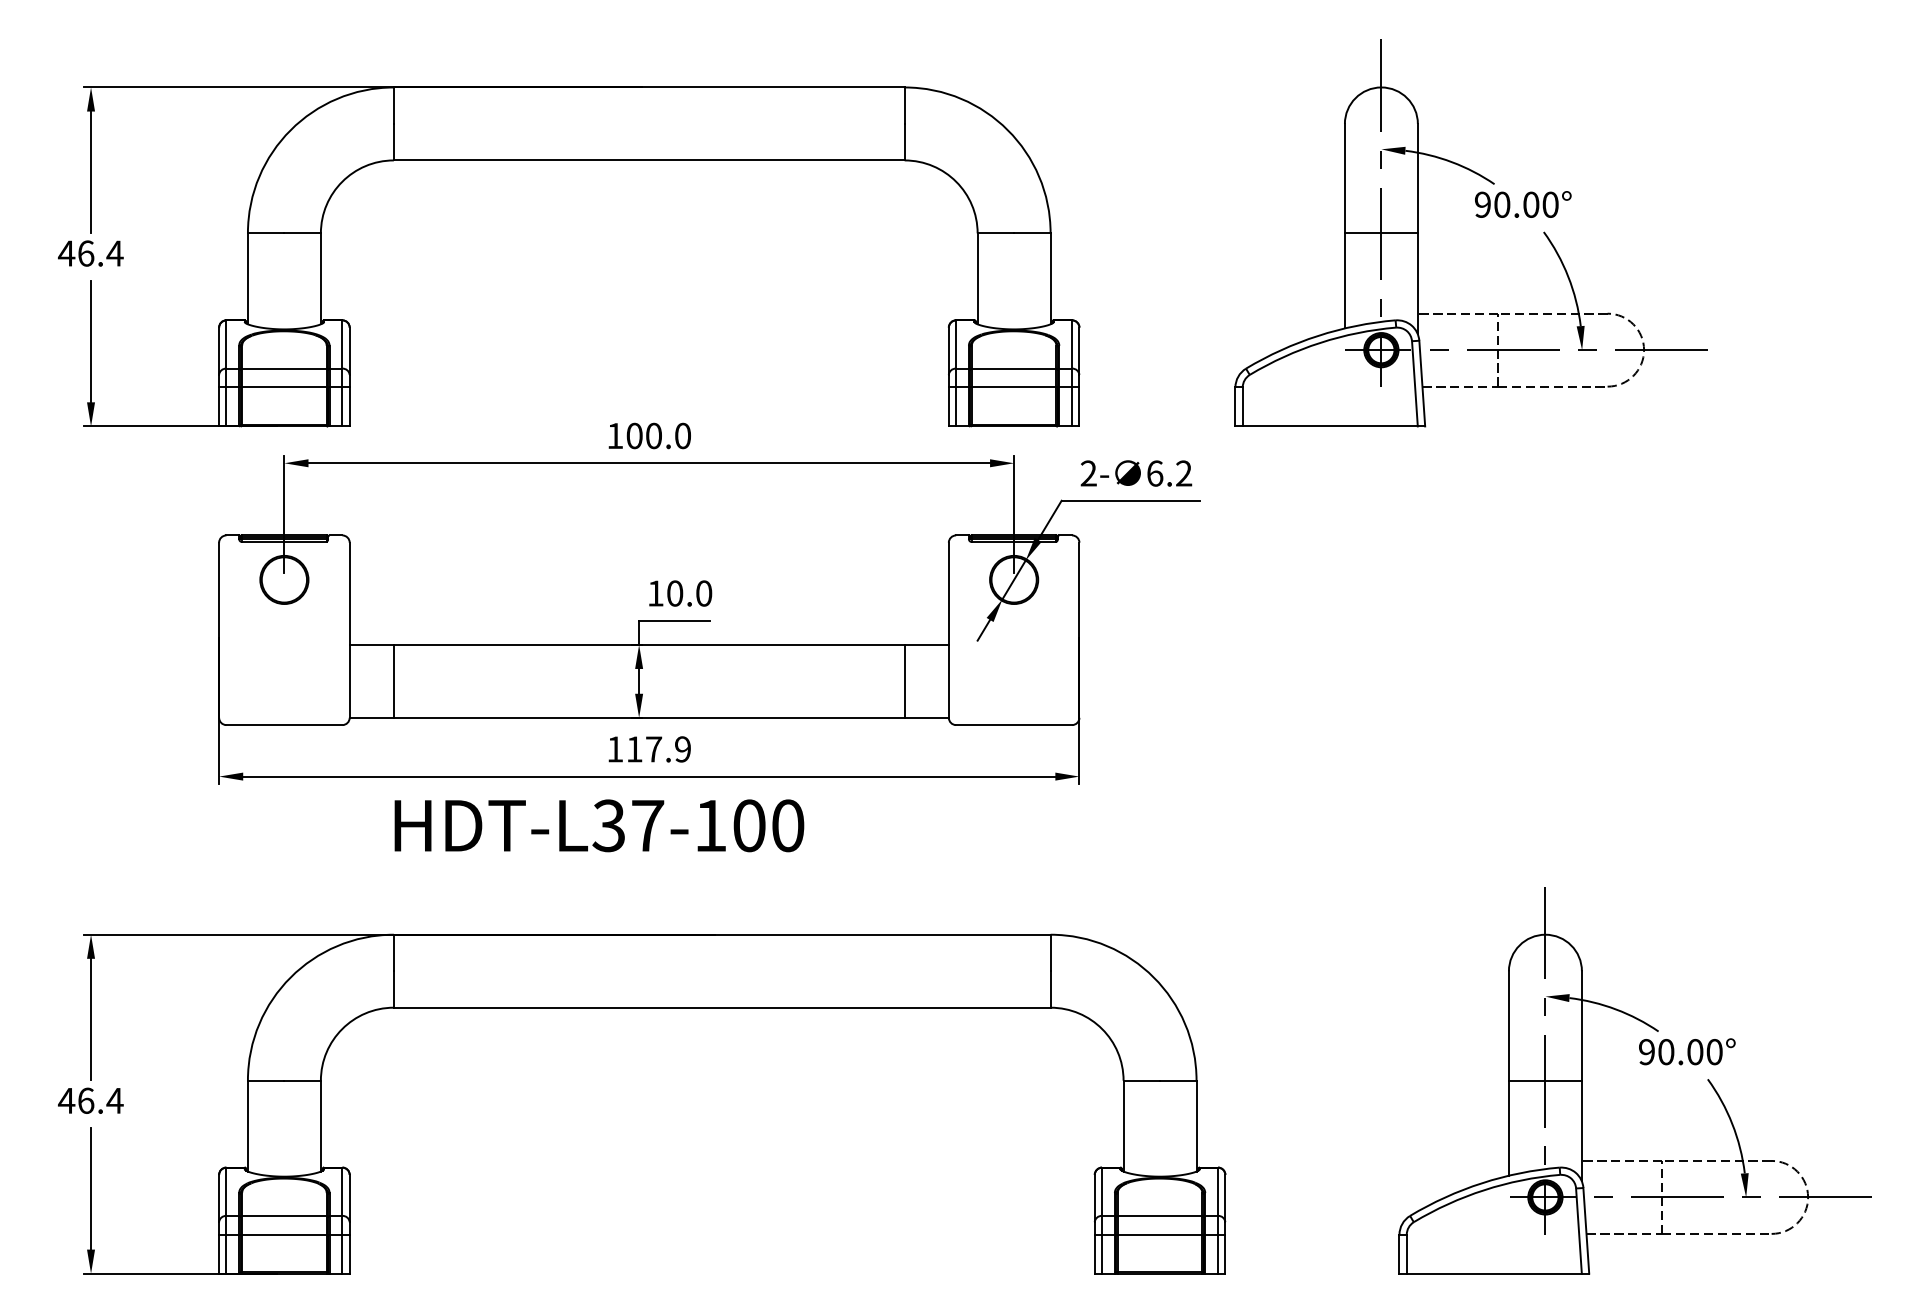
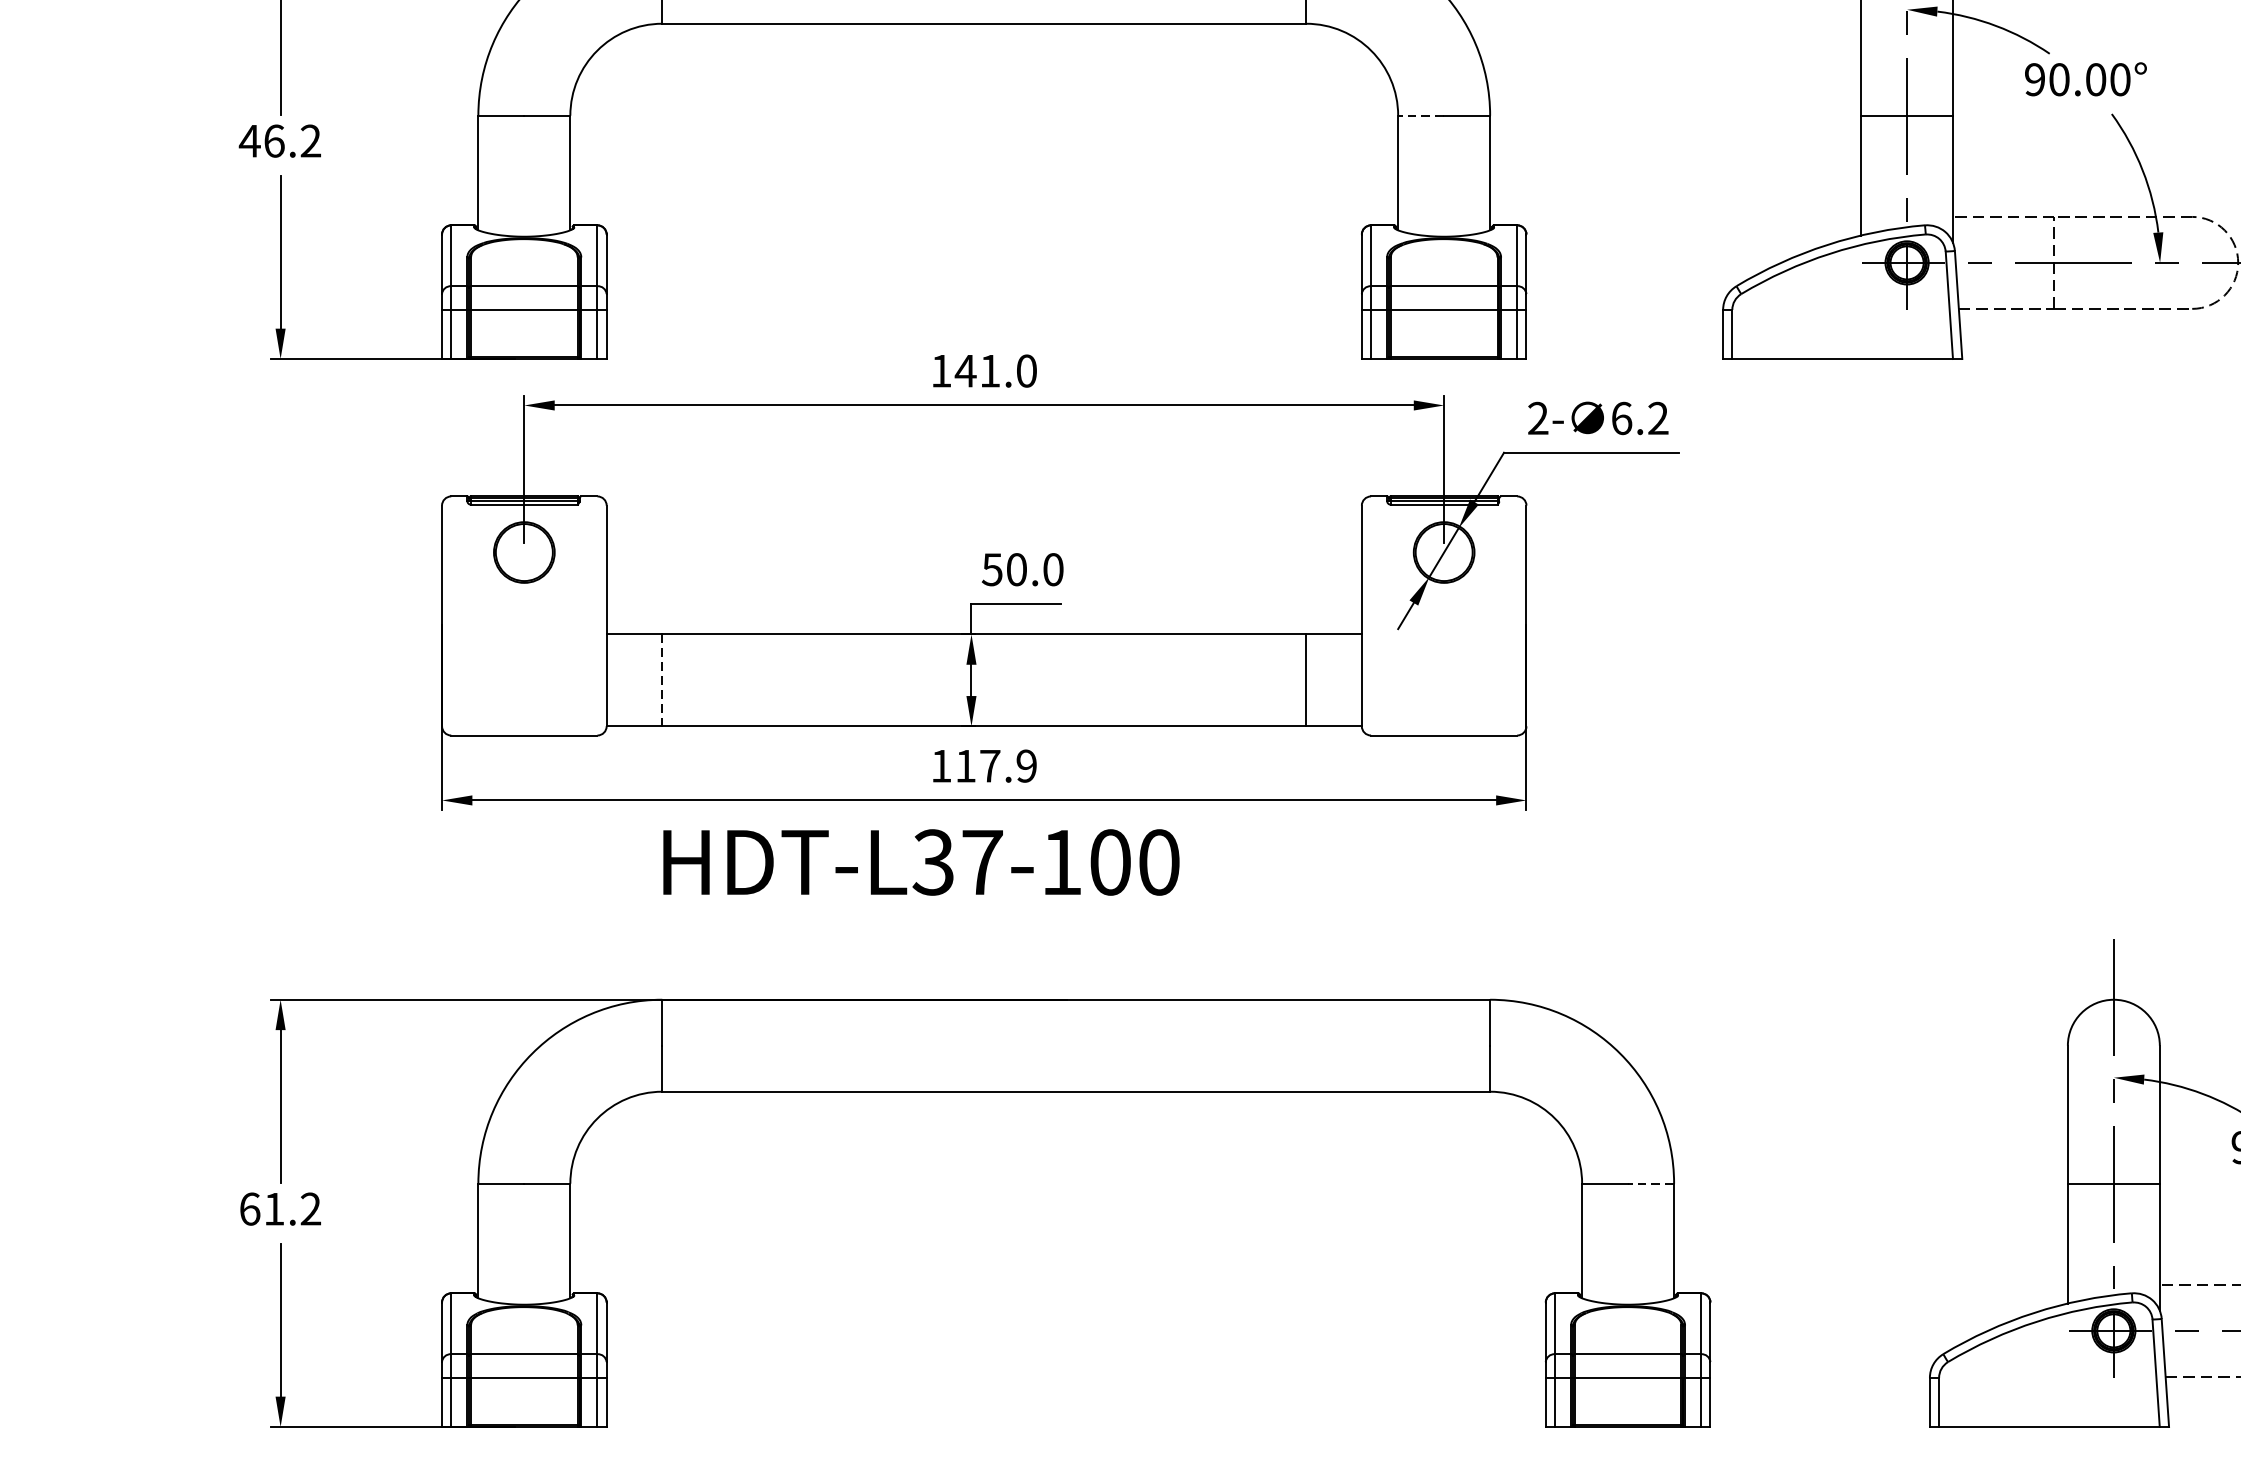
line: (995, 233) -> (1420, 115), solid -> dashed
text: (114, 253) -> (310, 141), 46.4 -> 46.2
text: (643, 435) -> (976, 370), 100.0 -> 141.0
text: (655, 593) -> (992, 569), 10.0 -> 50.0
line: (393, 681) -> (661, 680), solid -> dashed
line: (1177, 1080) -> (1650, 1183), solid -> dashed
text: (90, 1100) -> (279, 1208), 46.4 -> 61.2

